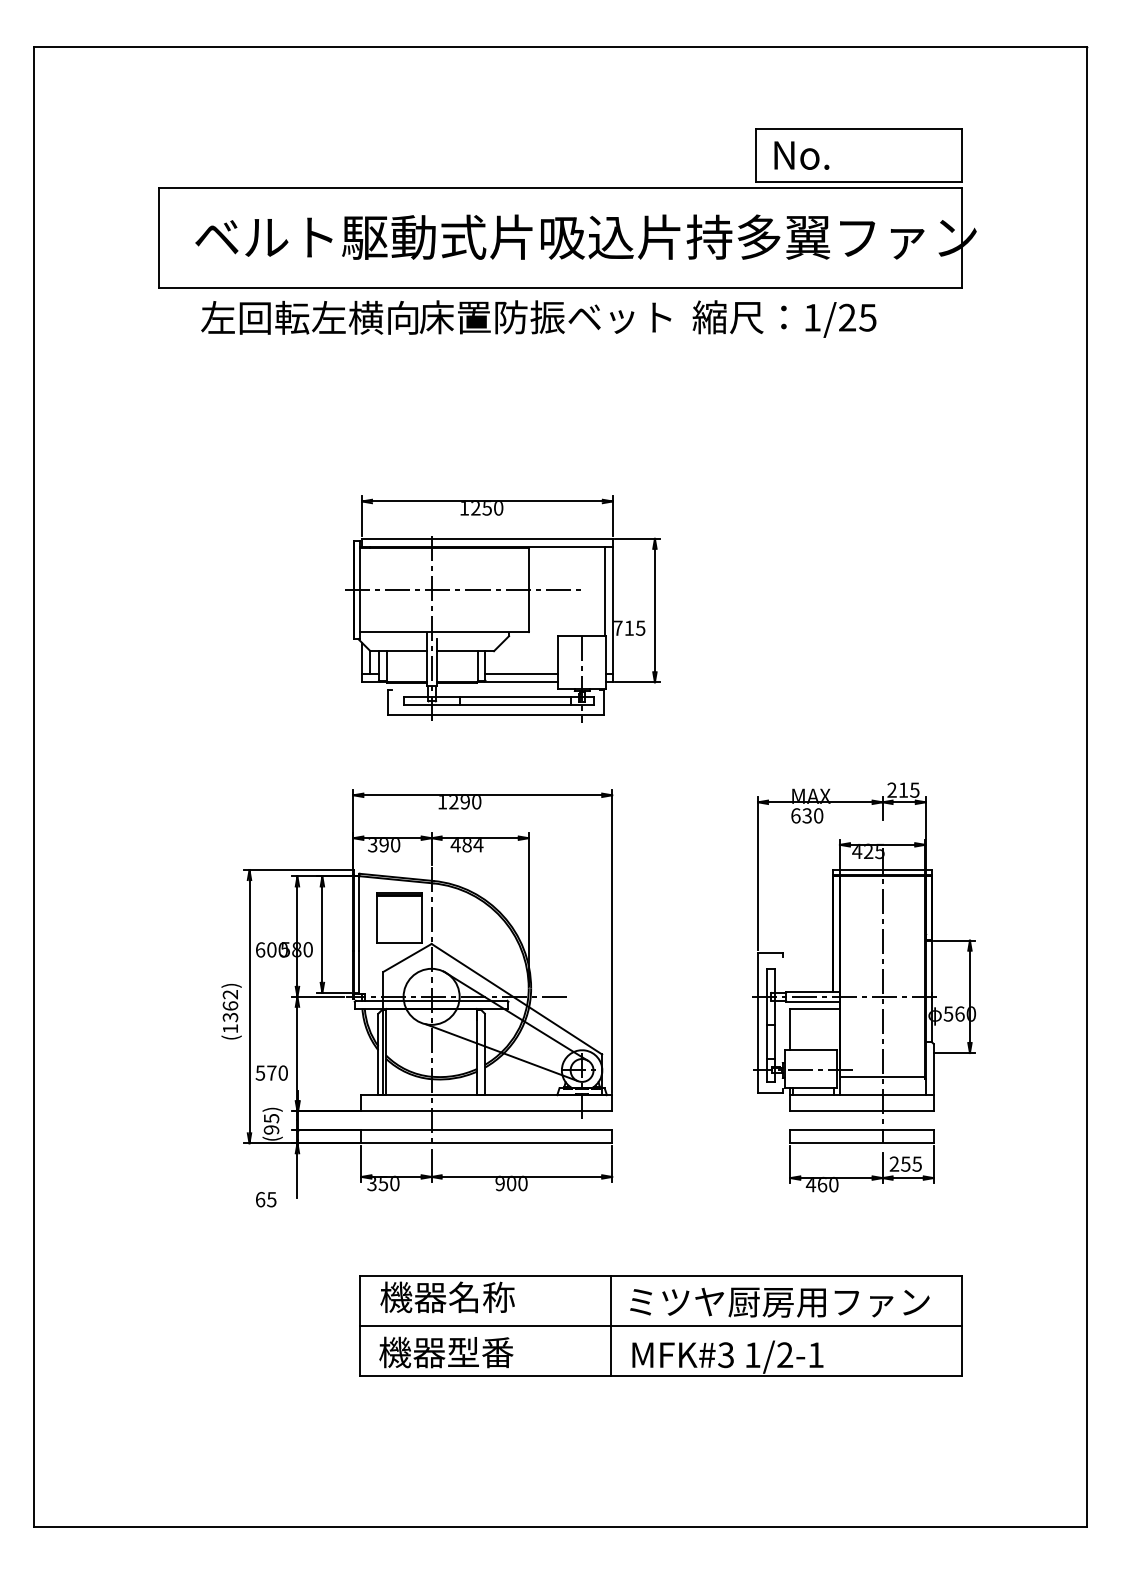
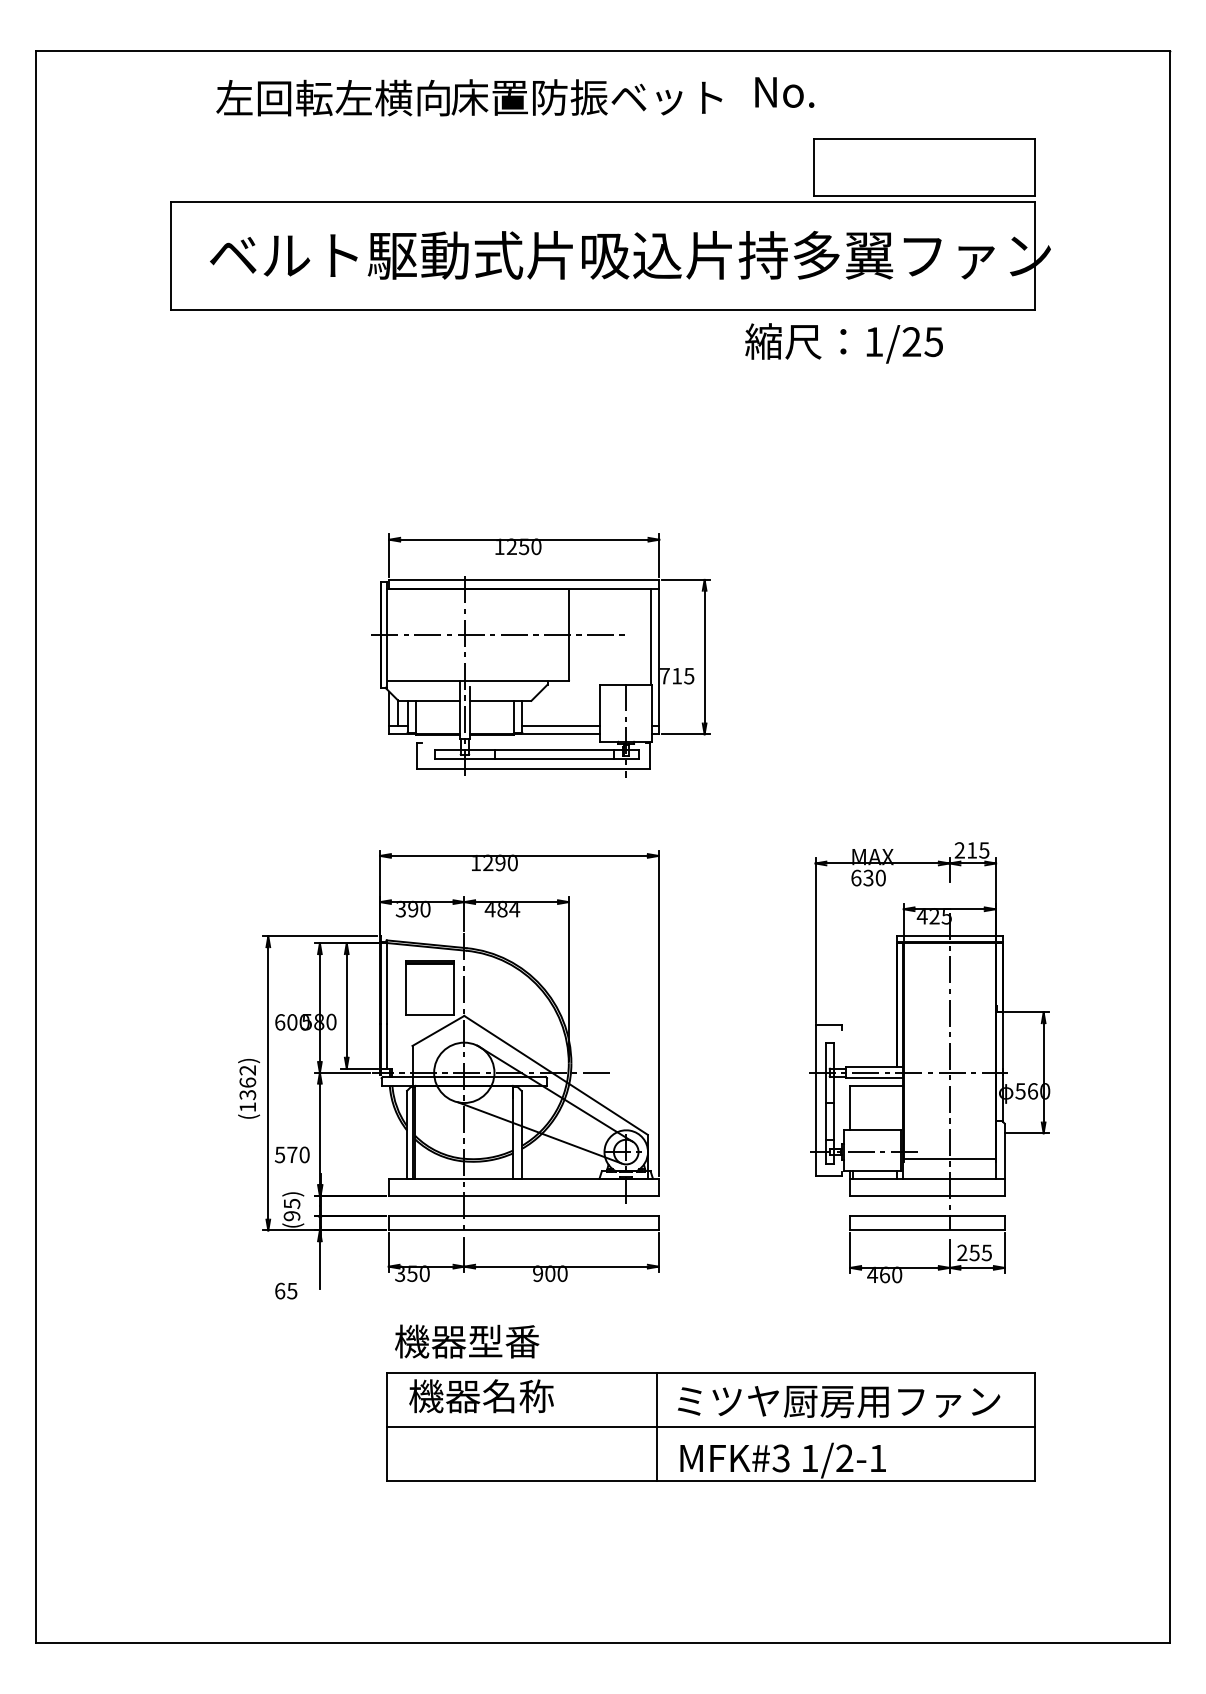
text: (801, 155) -> (784, 92), moved
text: (436, 317) -> (469, 97), moved
text: (446, 1352) -> (467, 1341), moved

